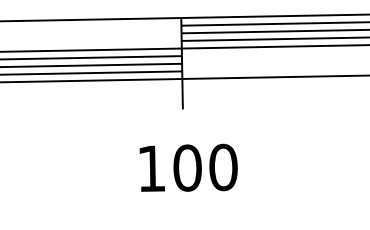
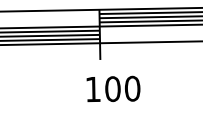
text: (188, 166) -> (113, 88), moved

